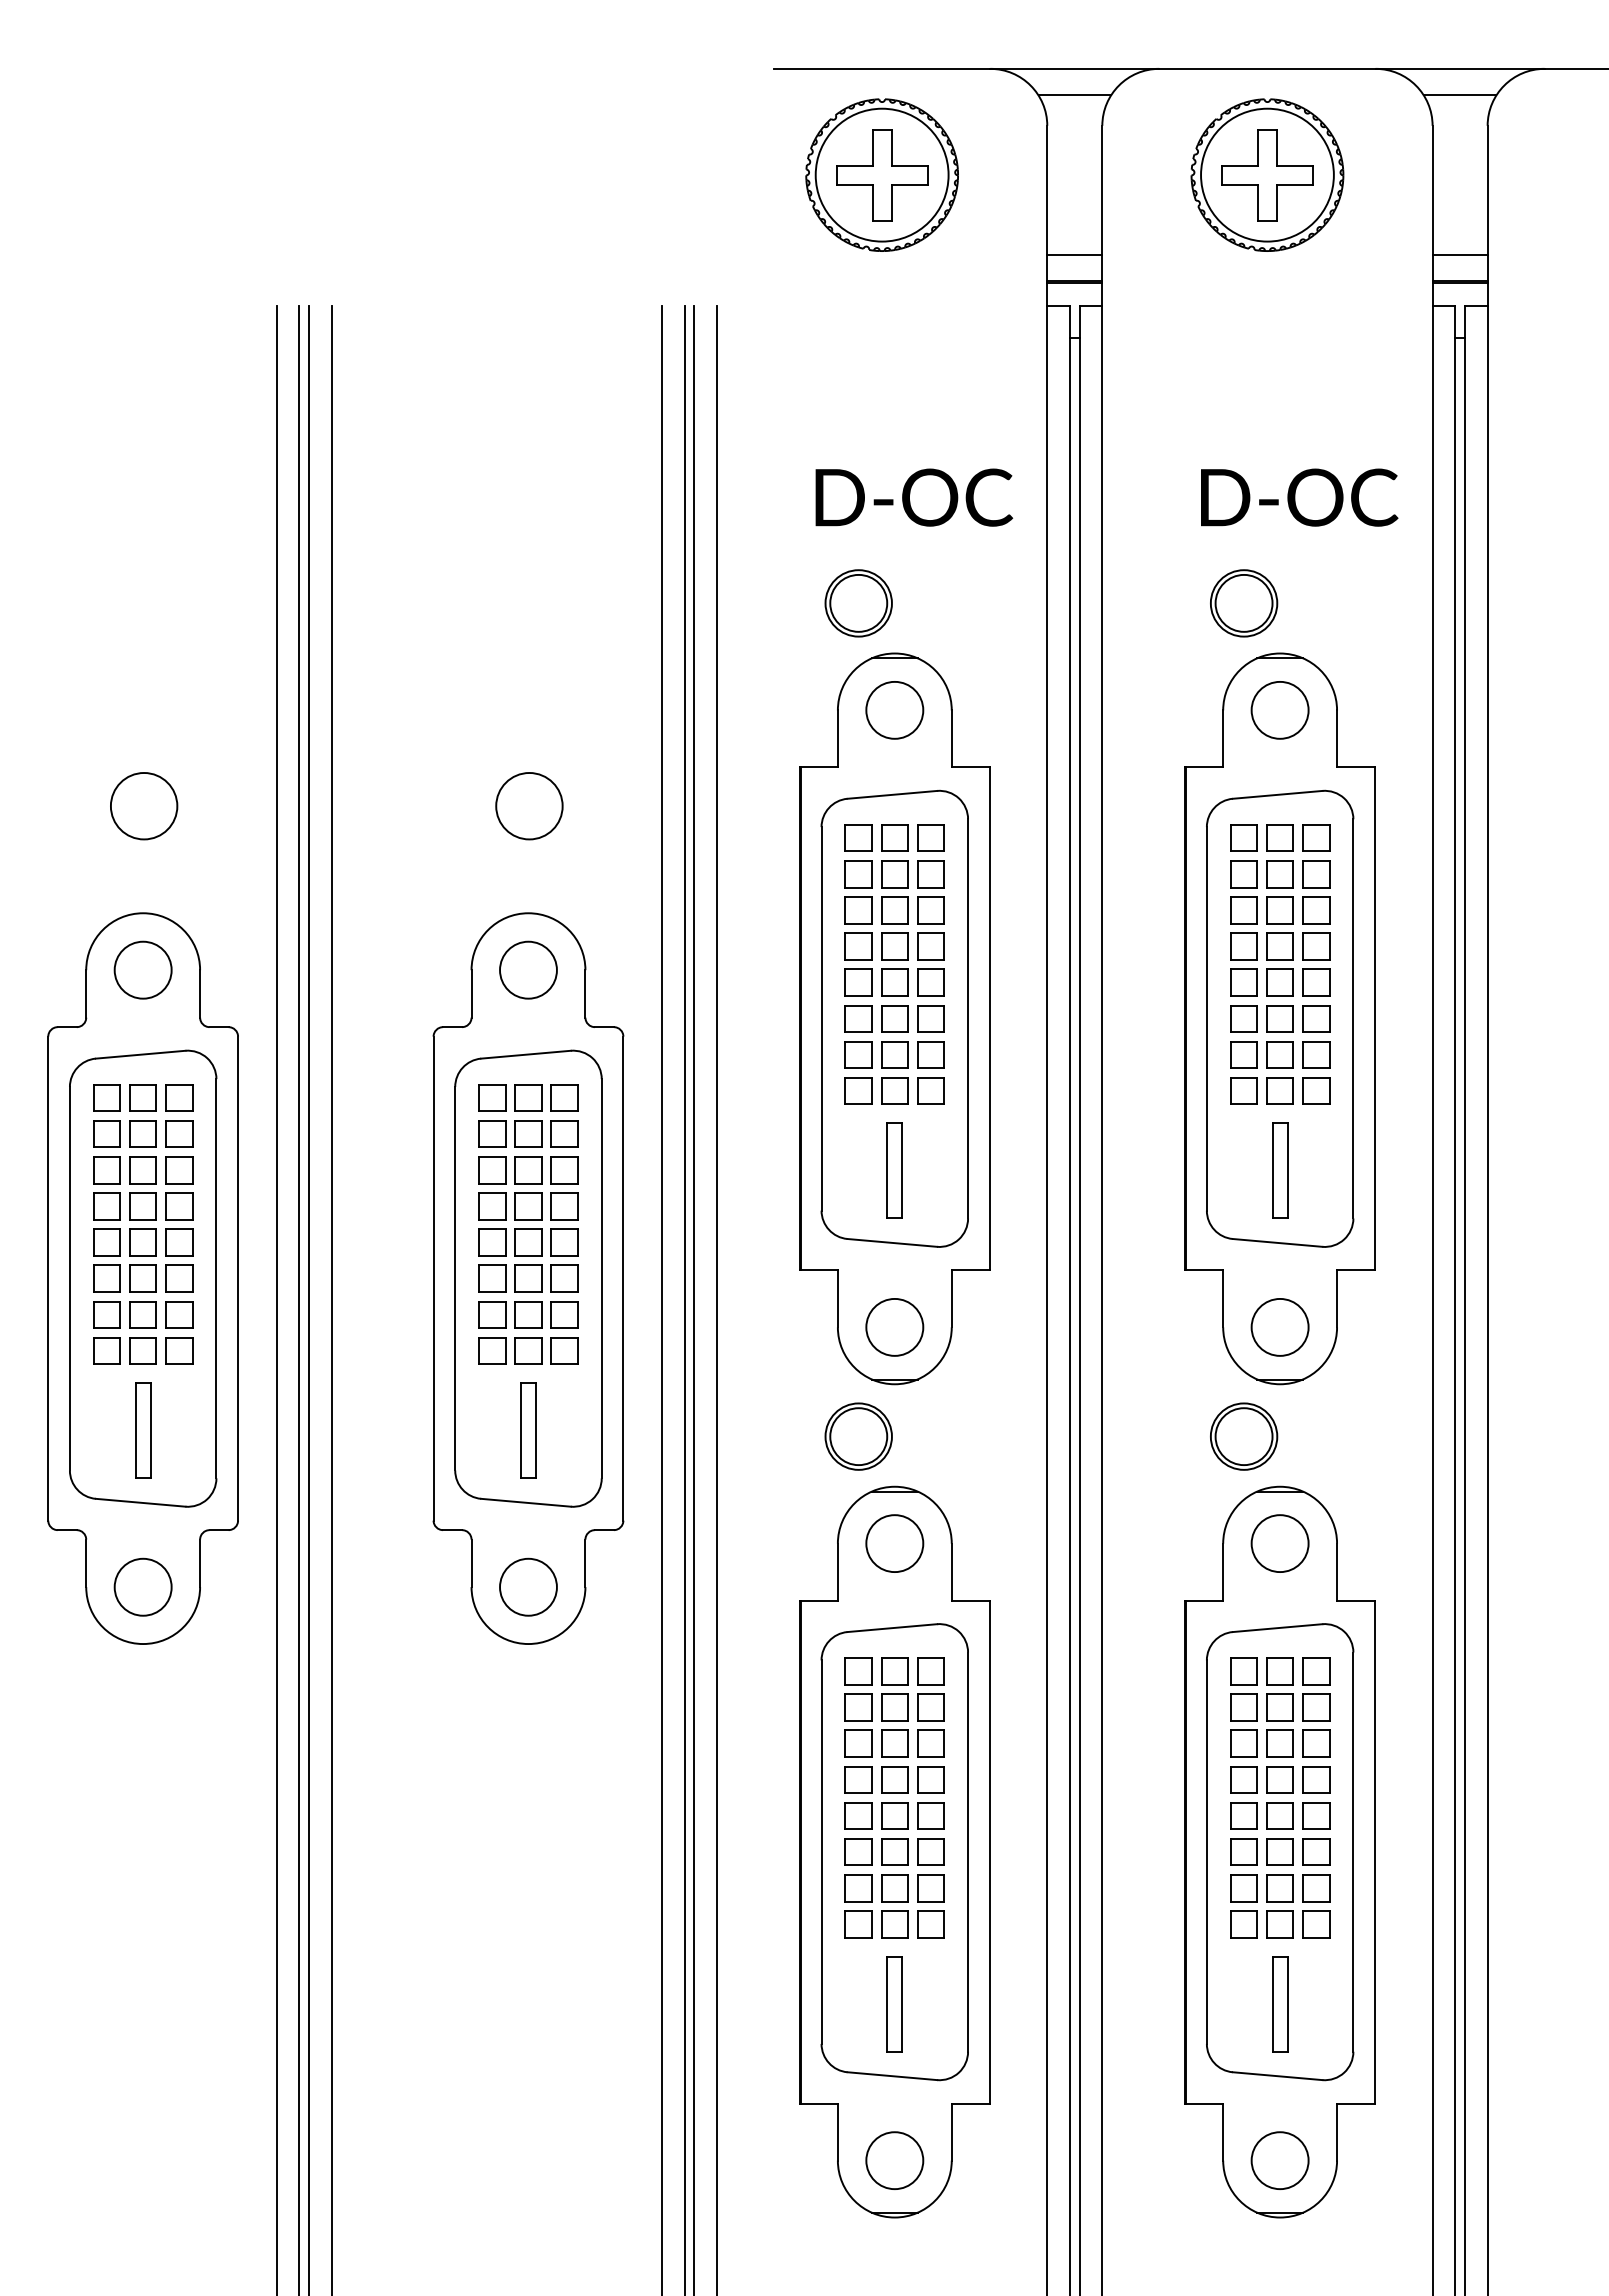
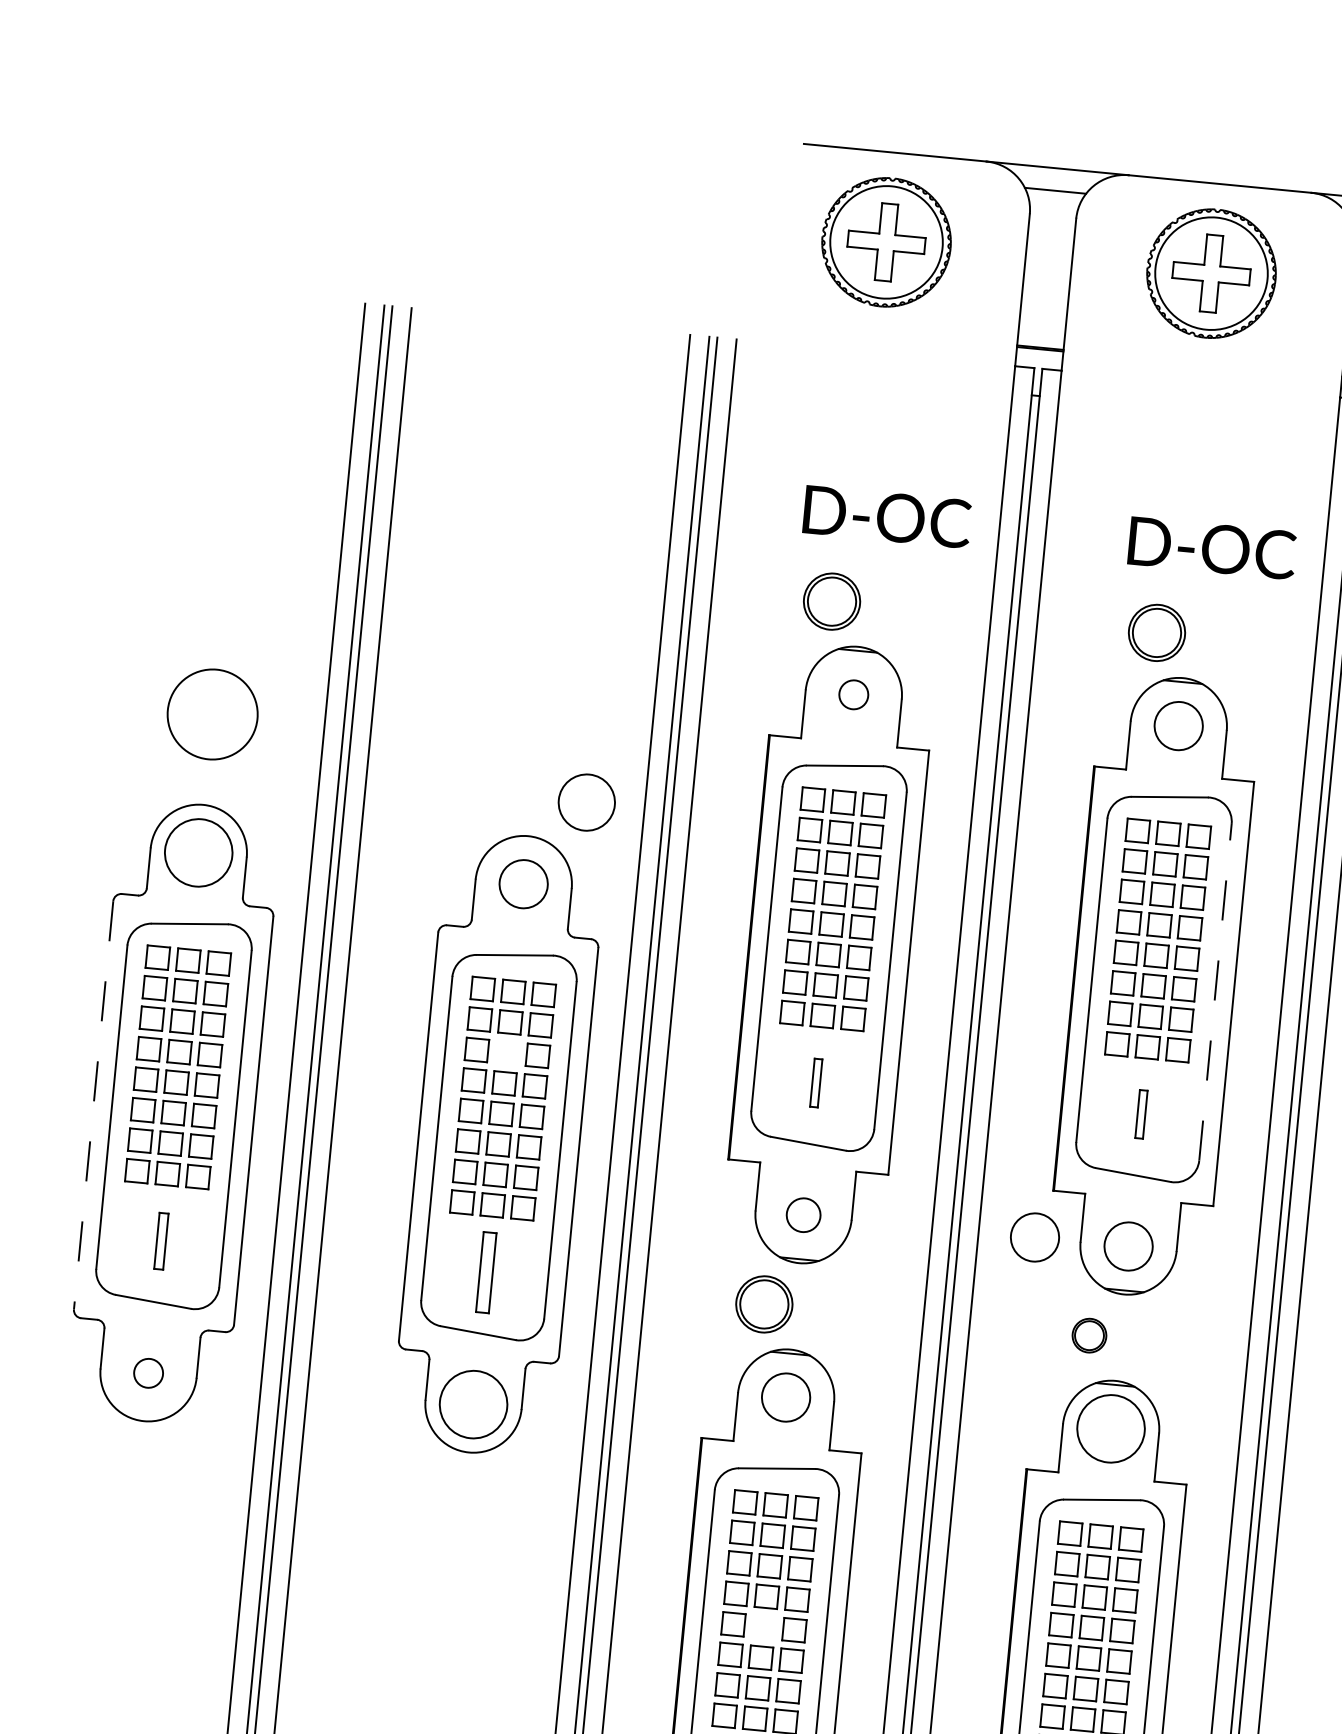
line: (1074, 254) -> (1042, 324), removed
circle: (894, 710) -> (853, 694), size x0.6
circle: (144, 806) -> (213, 714), size x1.6
circle: (529, 806) -> (586, 802), moved
circle: (142, 969) -> (198, 852), size x1.4
line: (1353, 1018) -> (1215, 991), solid -> dashed
part: (528, 1170) -> (507, 1053), removed
part: (894, 1170) -> (816, 1082), size x0.6
part: (1280, 1170) -> (1141, 1114), size x0.6
line: (48, 1279) -> (93, 1106), solid -> dashed
circle: (894, 1326) -> (803, 1214), size x0.7
circle: (1168, 1327) -> (1034, 1237), added
part: (143, 1430) -> (161, 1241), size x0.7
part: (1244, 1436) -> (1089, 1335), size x0.6
circle: (1279, 1543) -> (1110, 1428), size x1.4
circle: (142, 1586) -> (148, 1372), size x0.6
circle: (528, 1586) -> (473, 1403), size x1.4
part: (894, 1815) -> (763, 1626), removed

